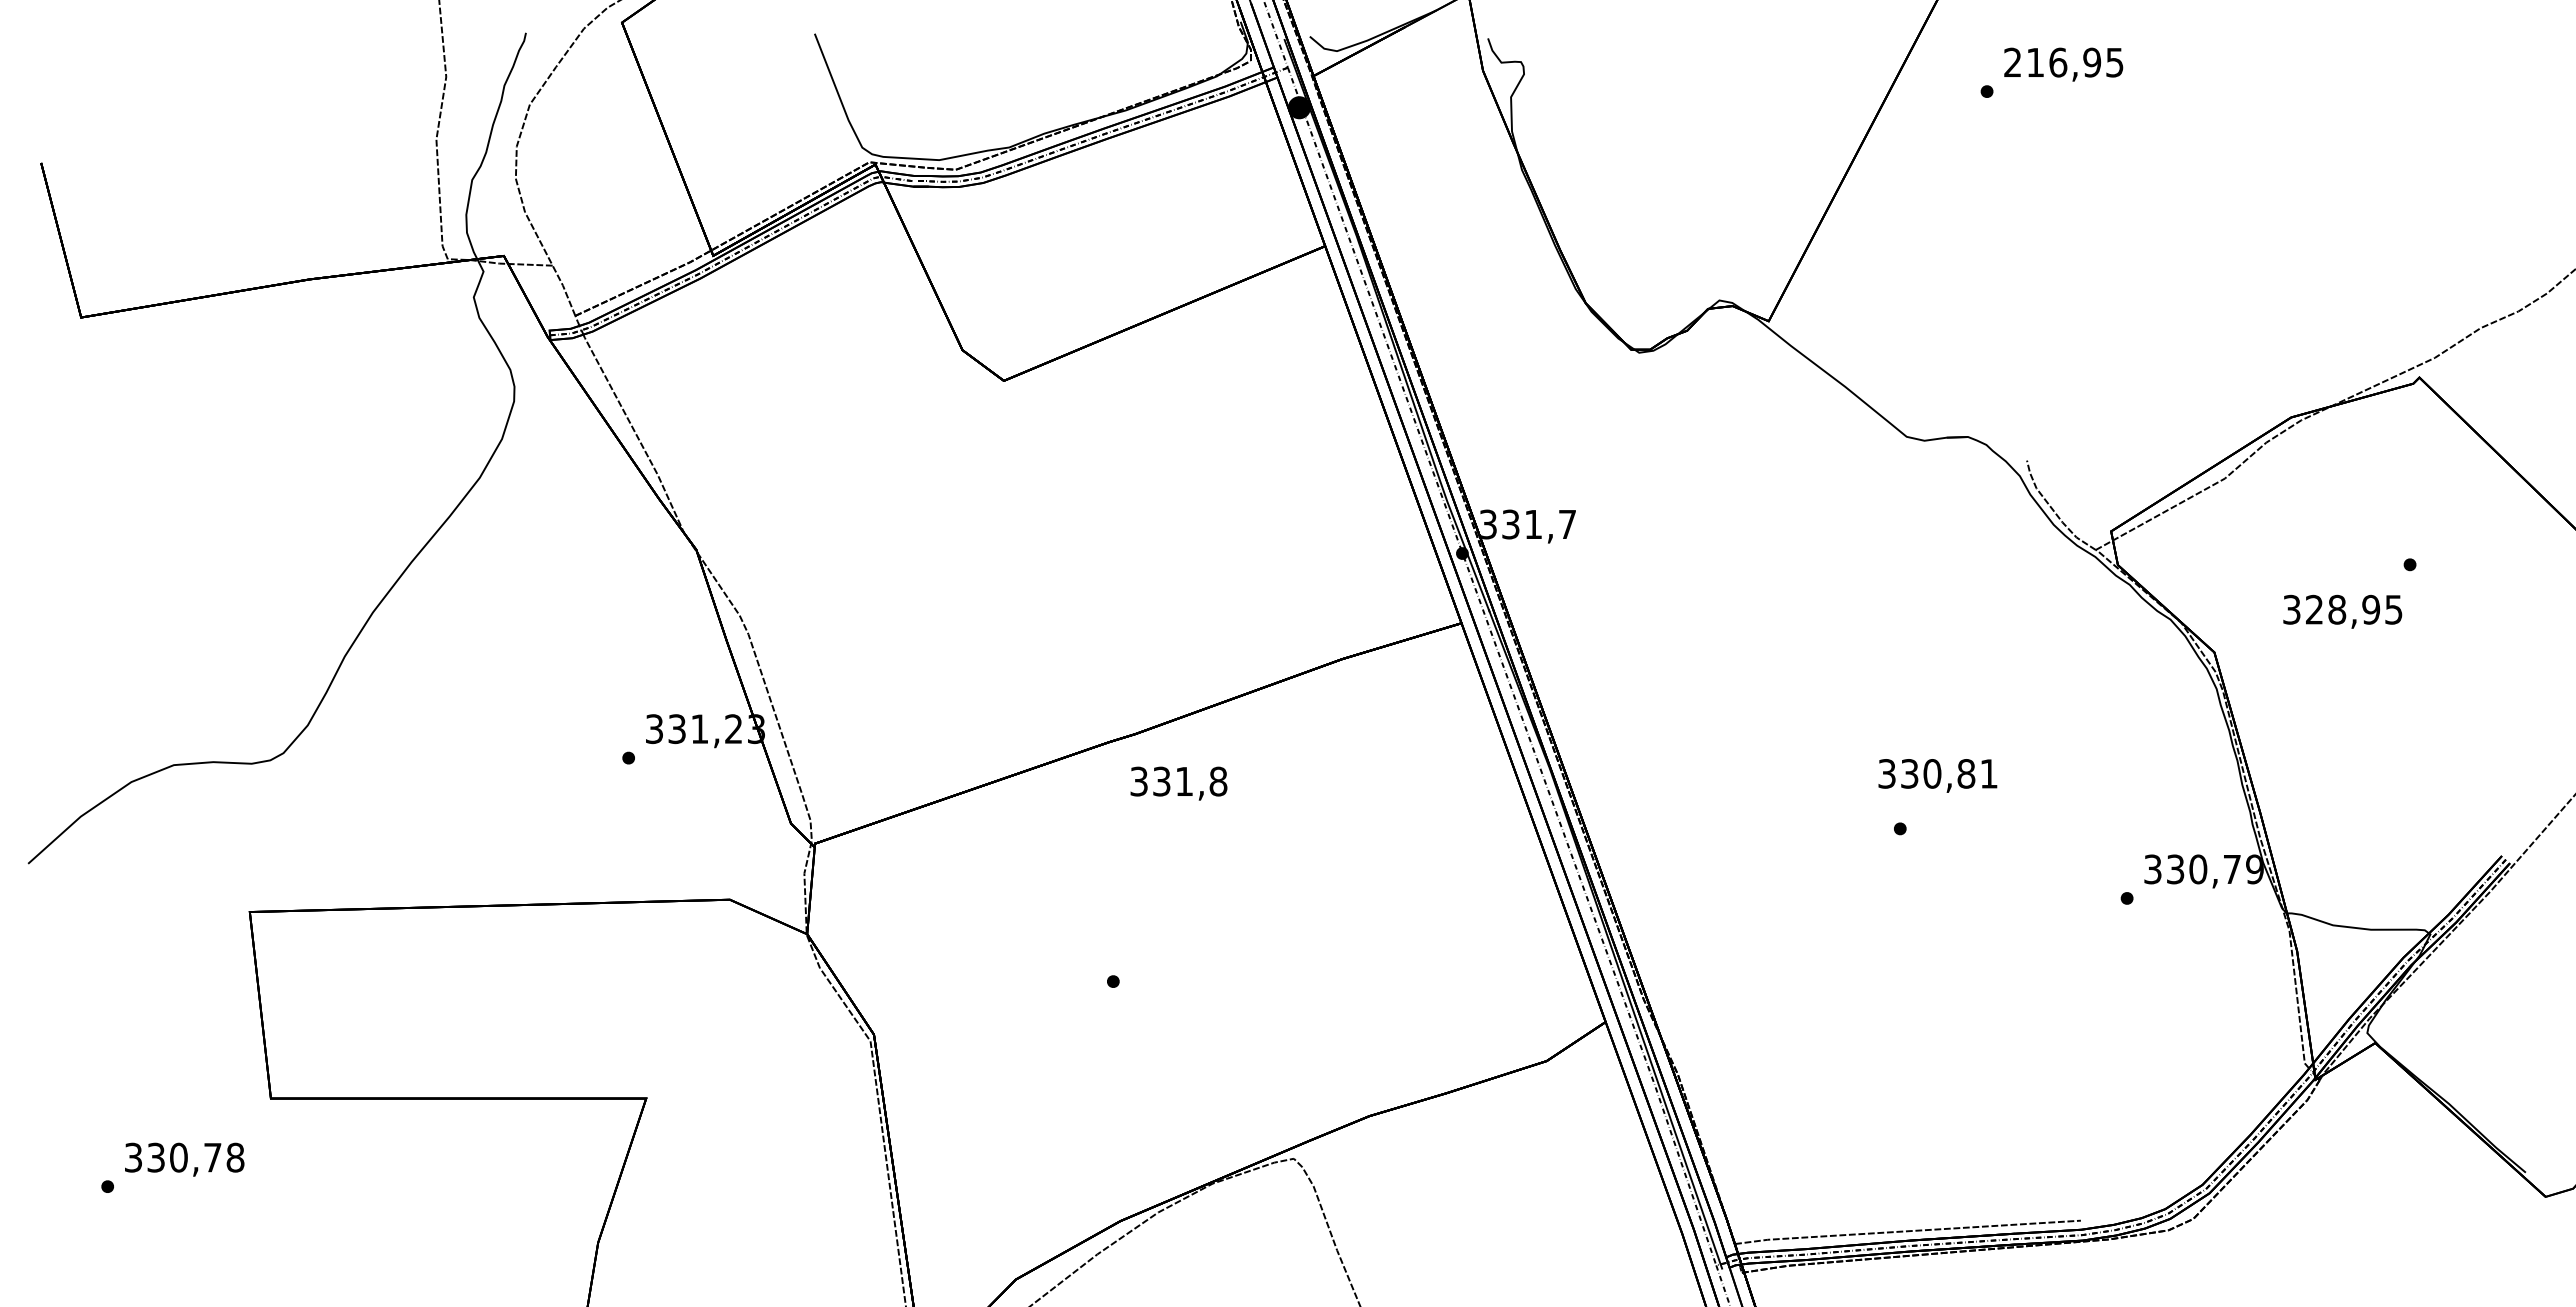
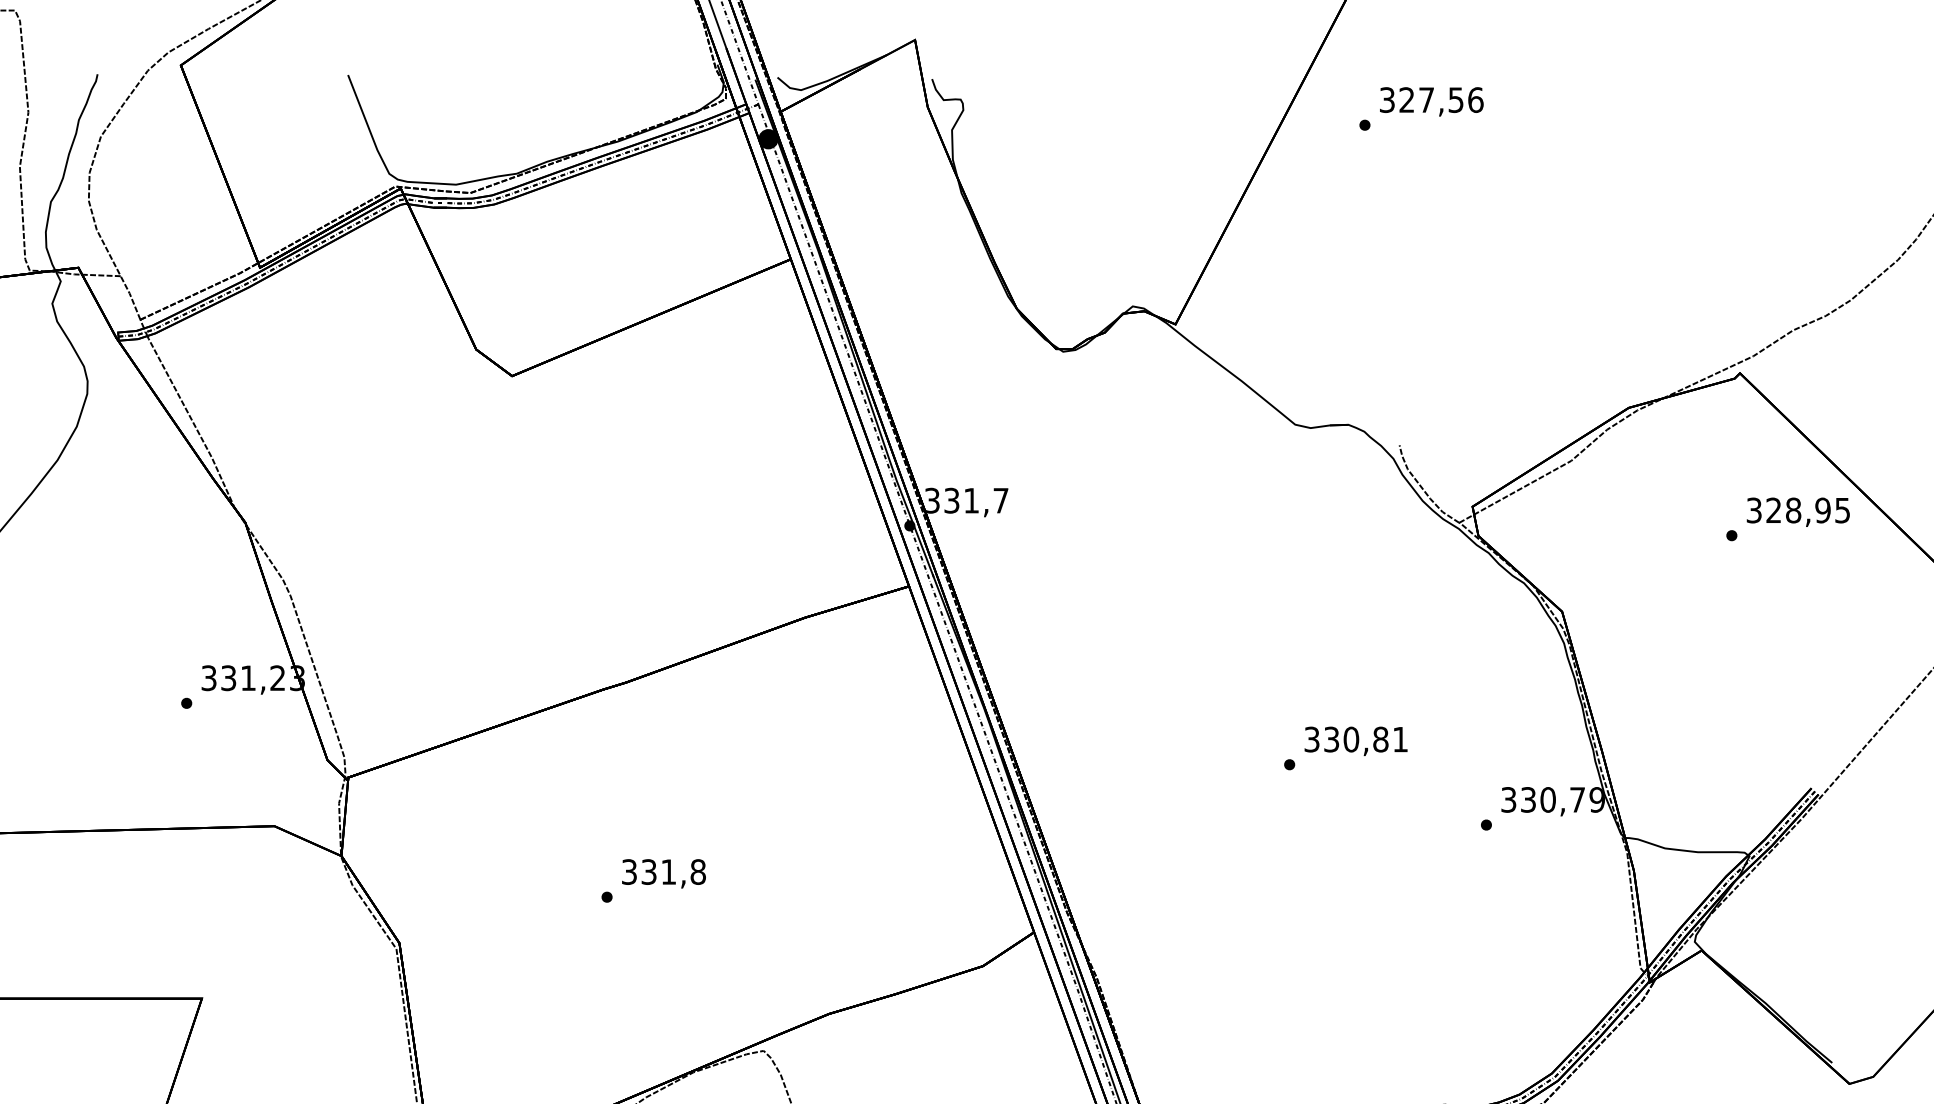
text: (2063, 62) -> (1431, 99), 216,95 -> 327,56
text: (2342, 611) -> (1798, 512), moved
text: (1937, 775) -> (1355, 740), moved
text: (1178, 783) -> (663, 873), moved

